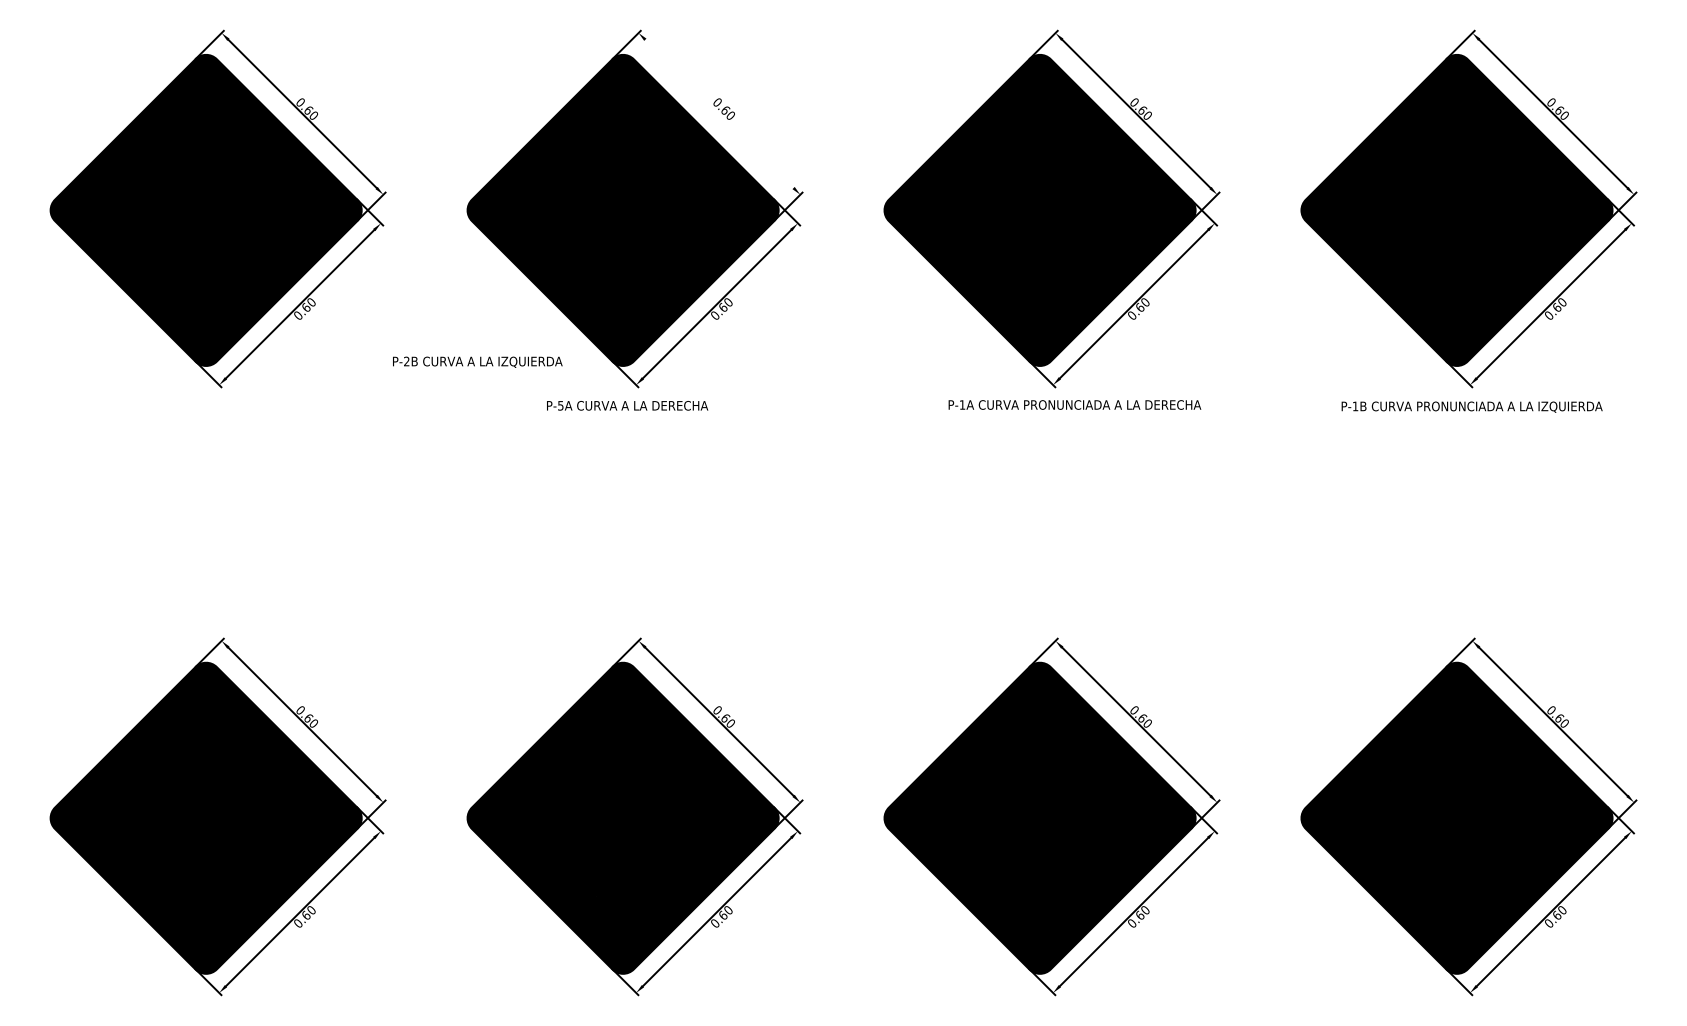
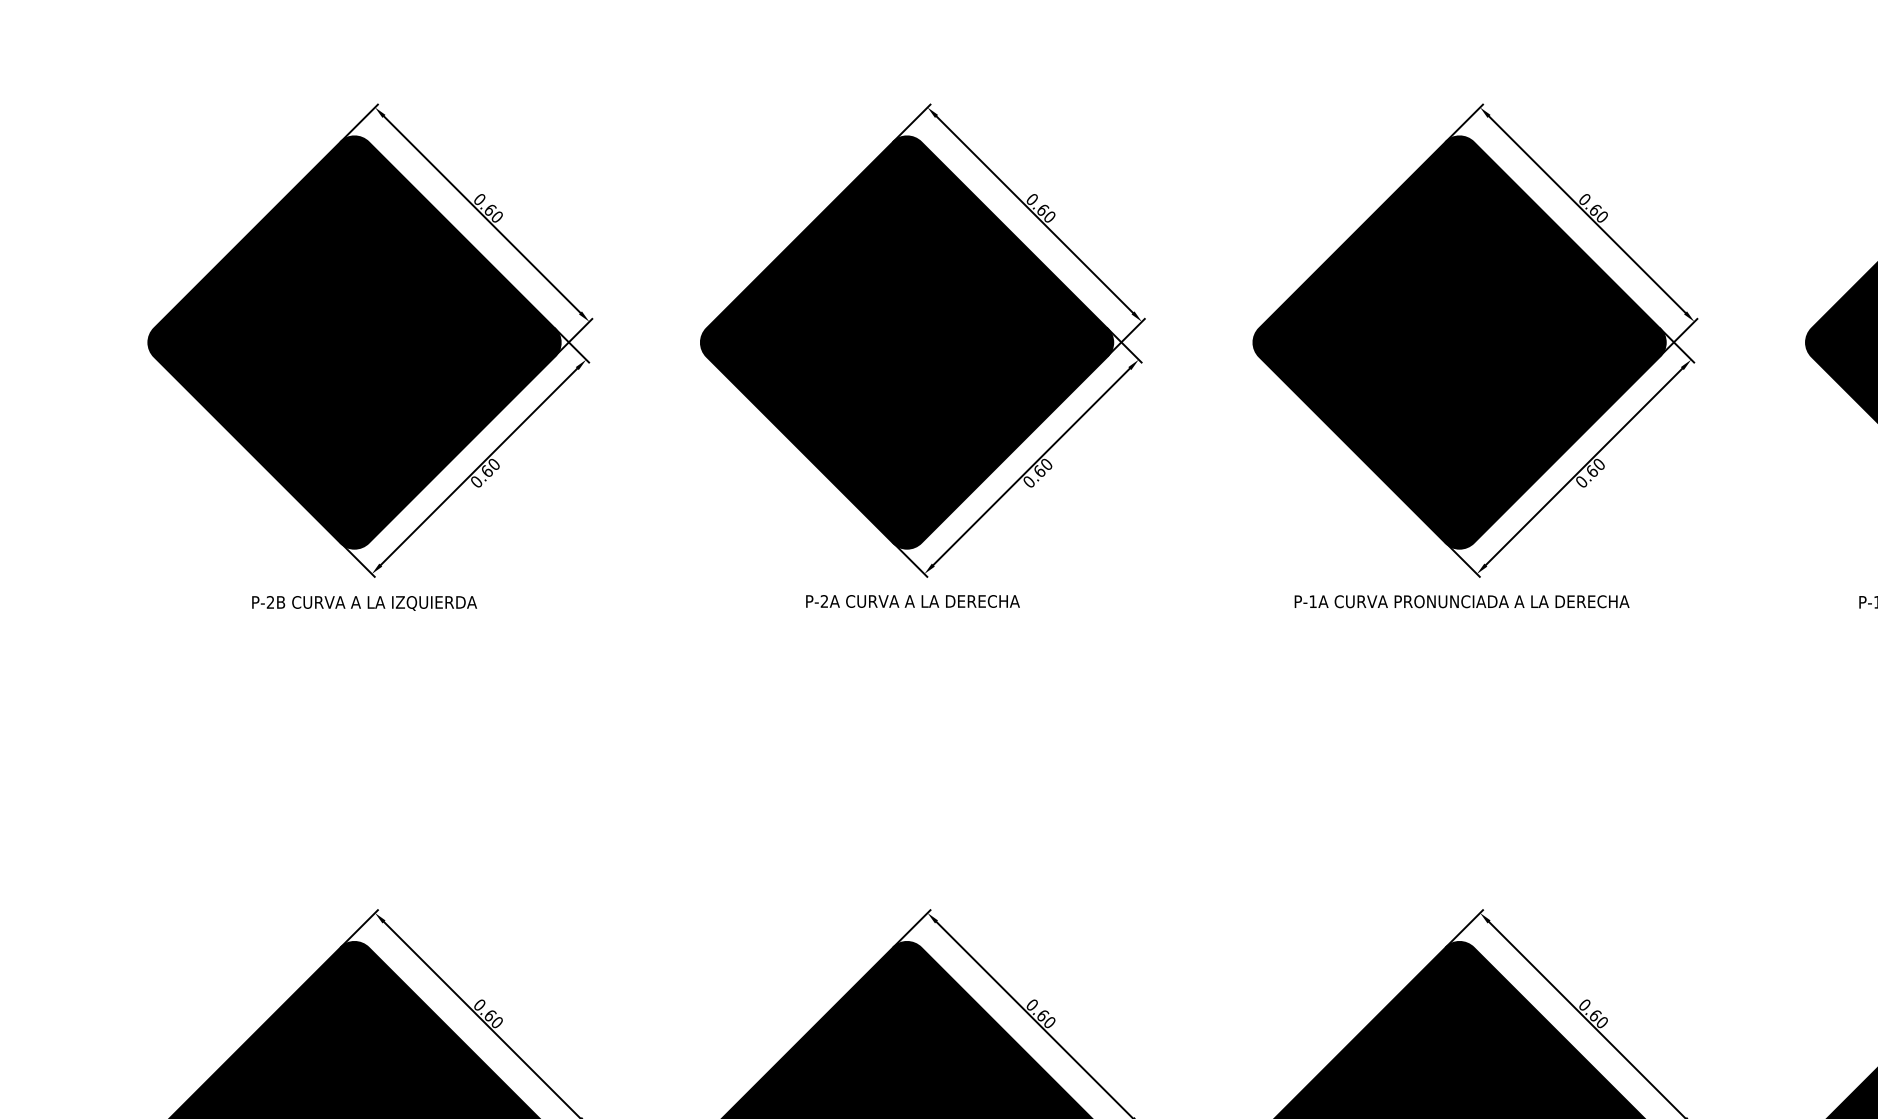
line: (719, 113) -> (1034, 214), added
text: (477, 361) -> (364, 602), moved
text: (1074, 404) -> (1461, 601), moved
text: (560, 405) -> (824, 601), P-5A -> P-2A

